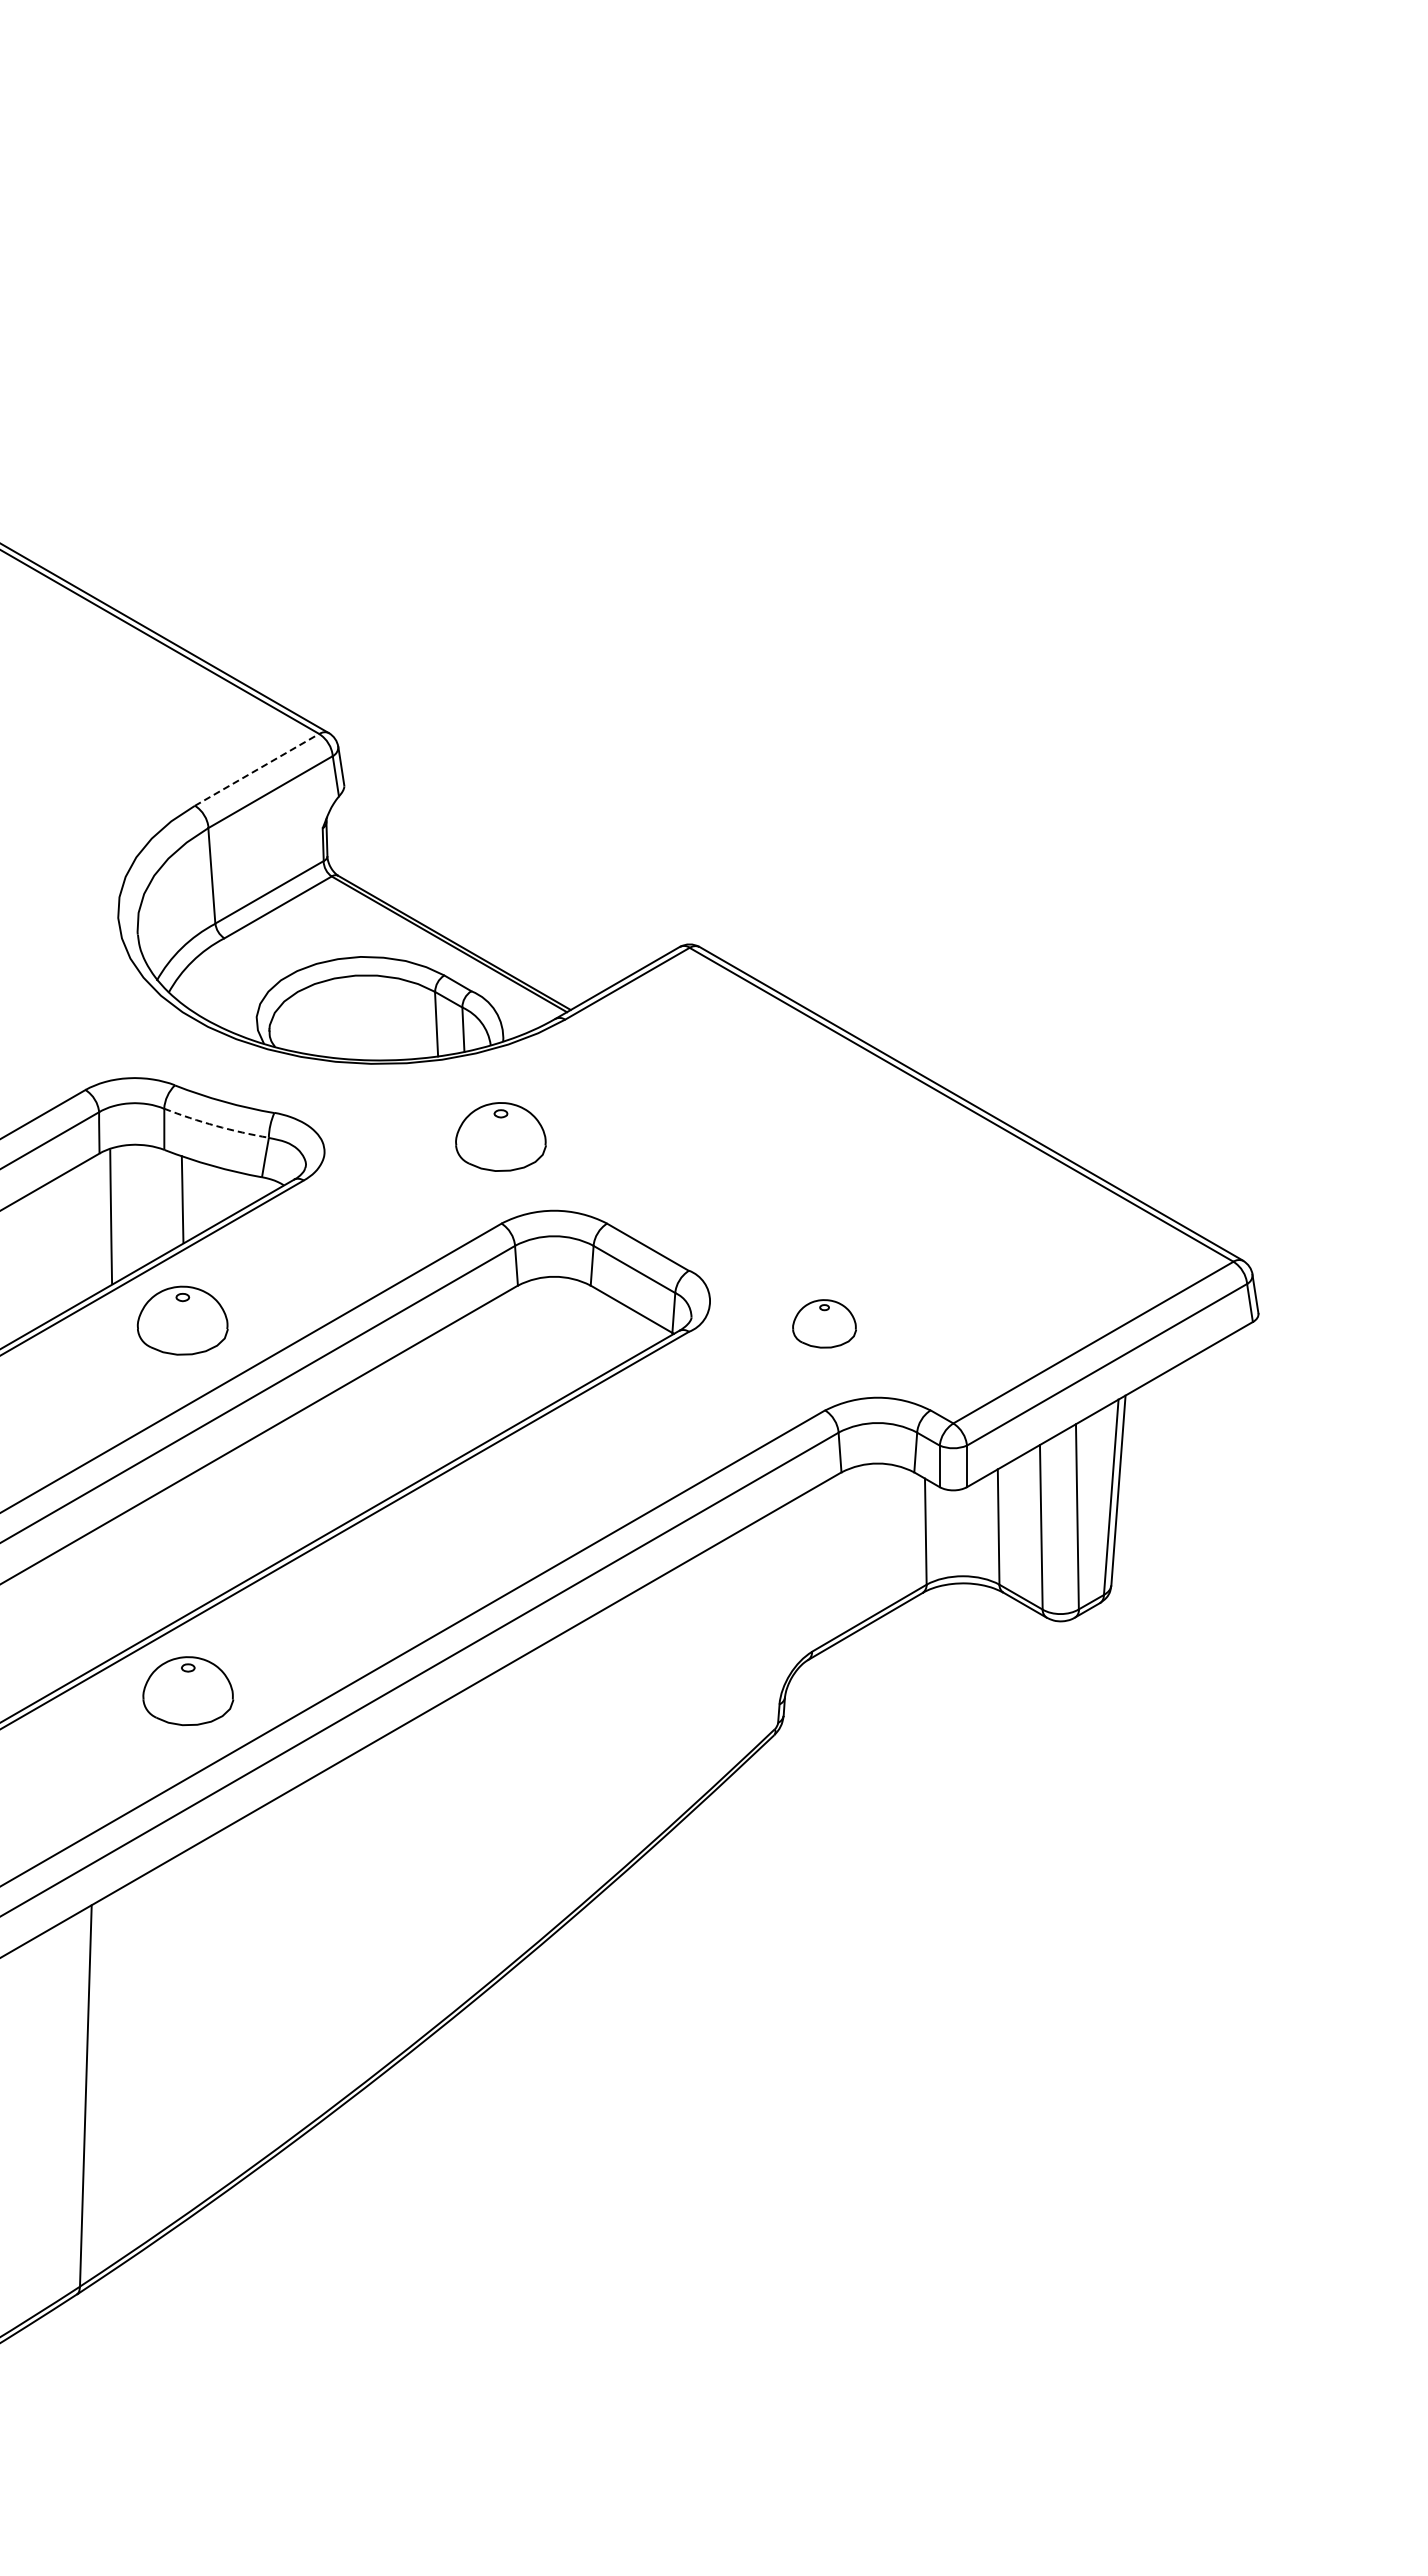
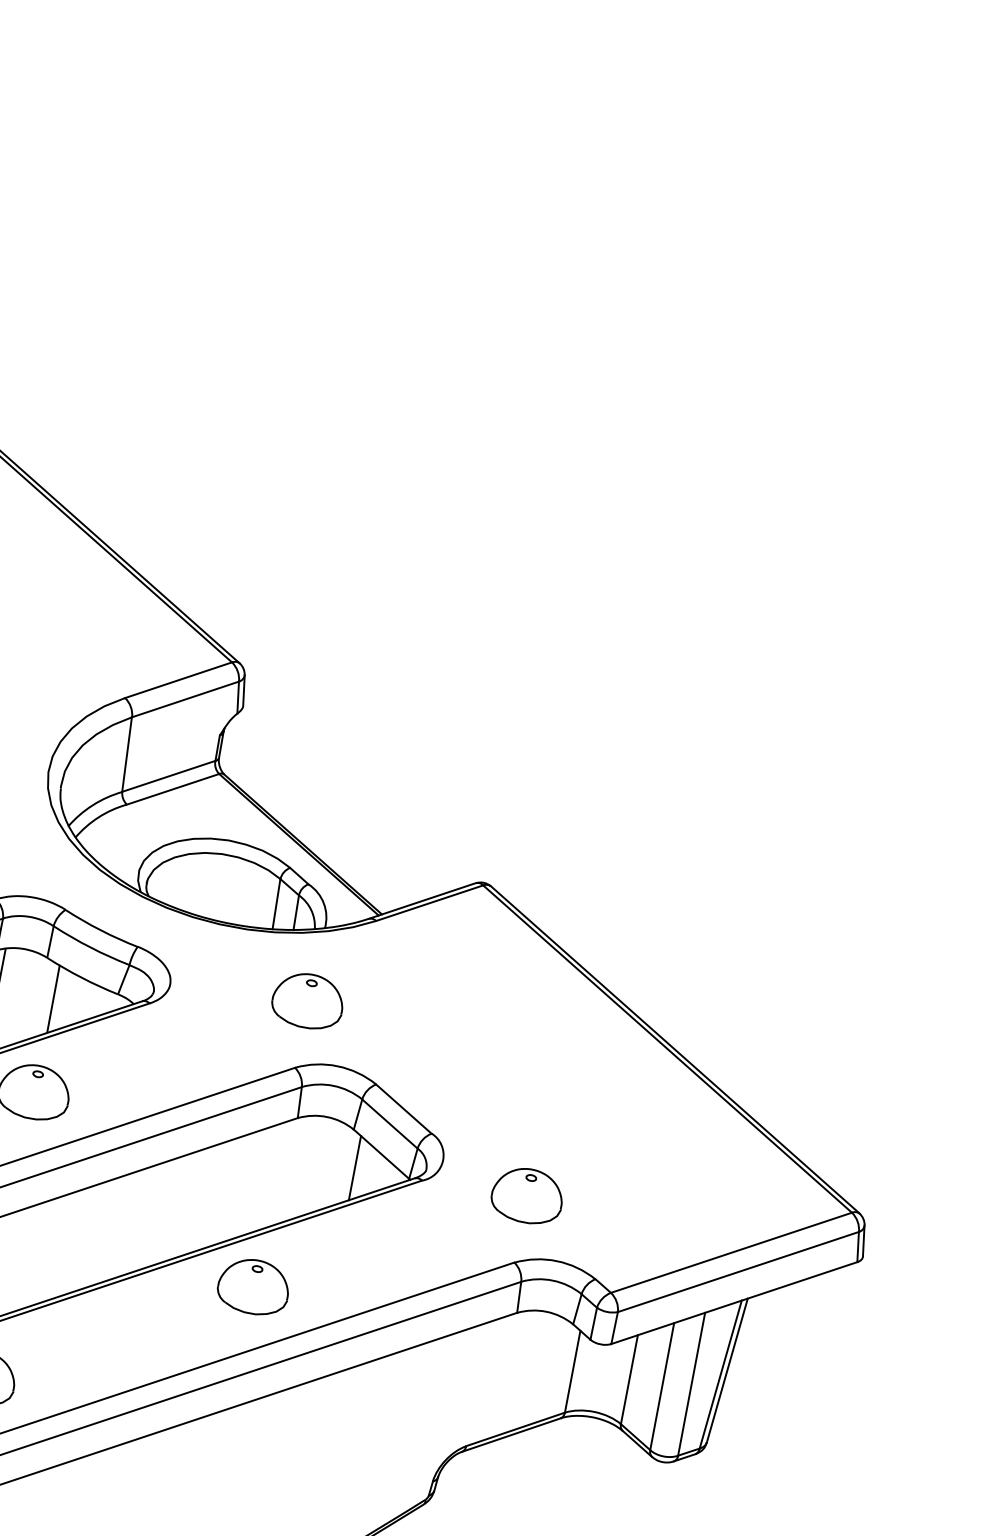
line: (256, 769) -> (178, 679), dashed -> solid
arc: (215, 1125) -> (90, 947), dashed -> solid
part: (824, 1323) -> (527, 1195), size x1.43
line: (601, 1333) -> (354, 1168), added
part: (506, 1507) -> (253, 1286), added

